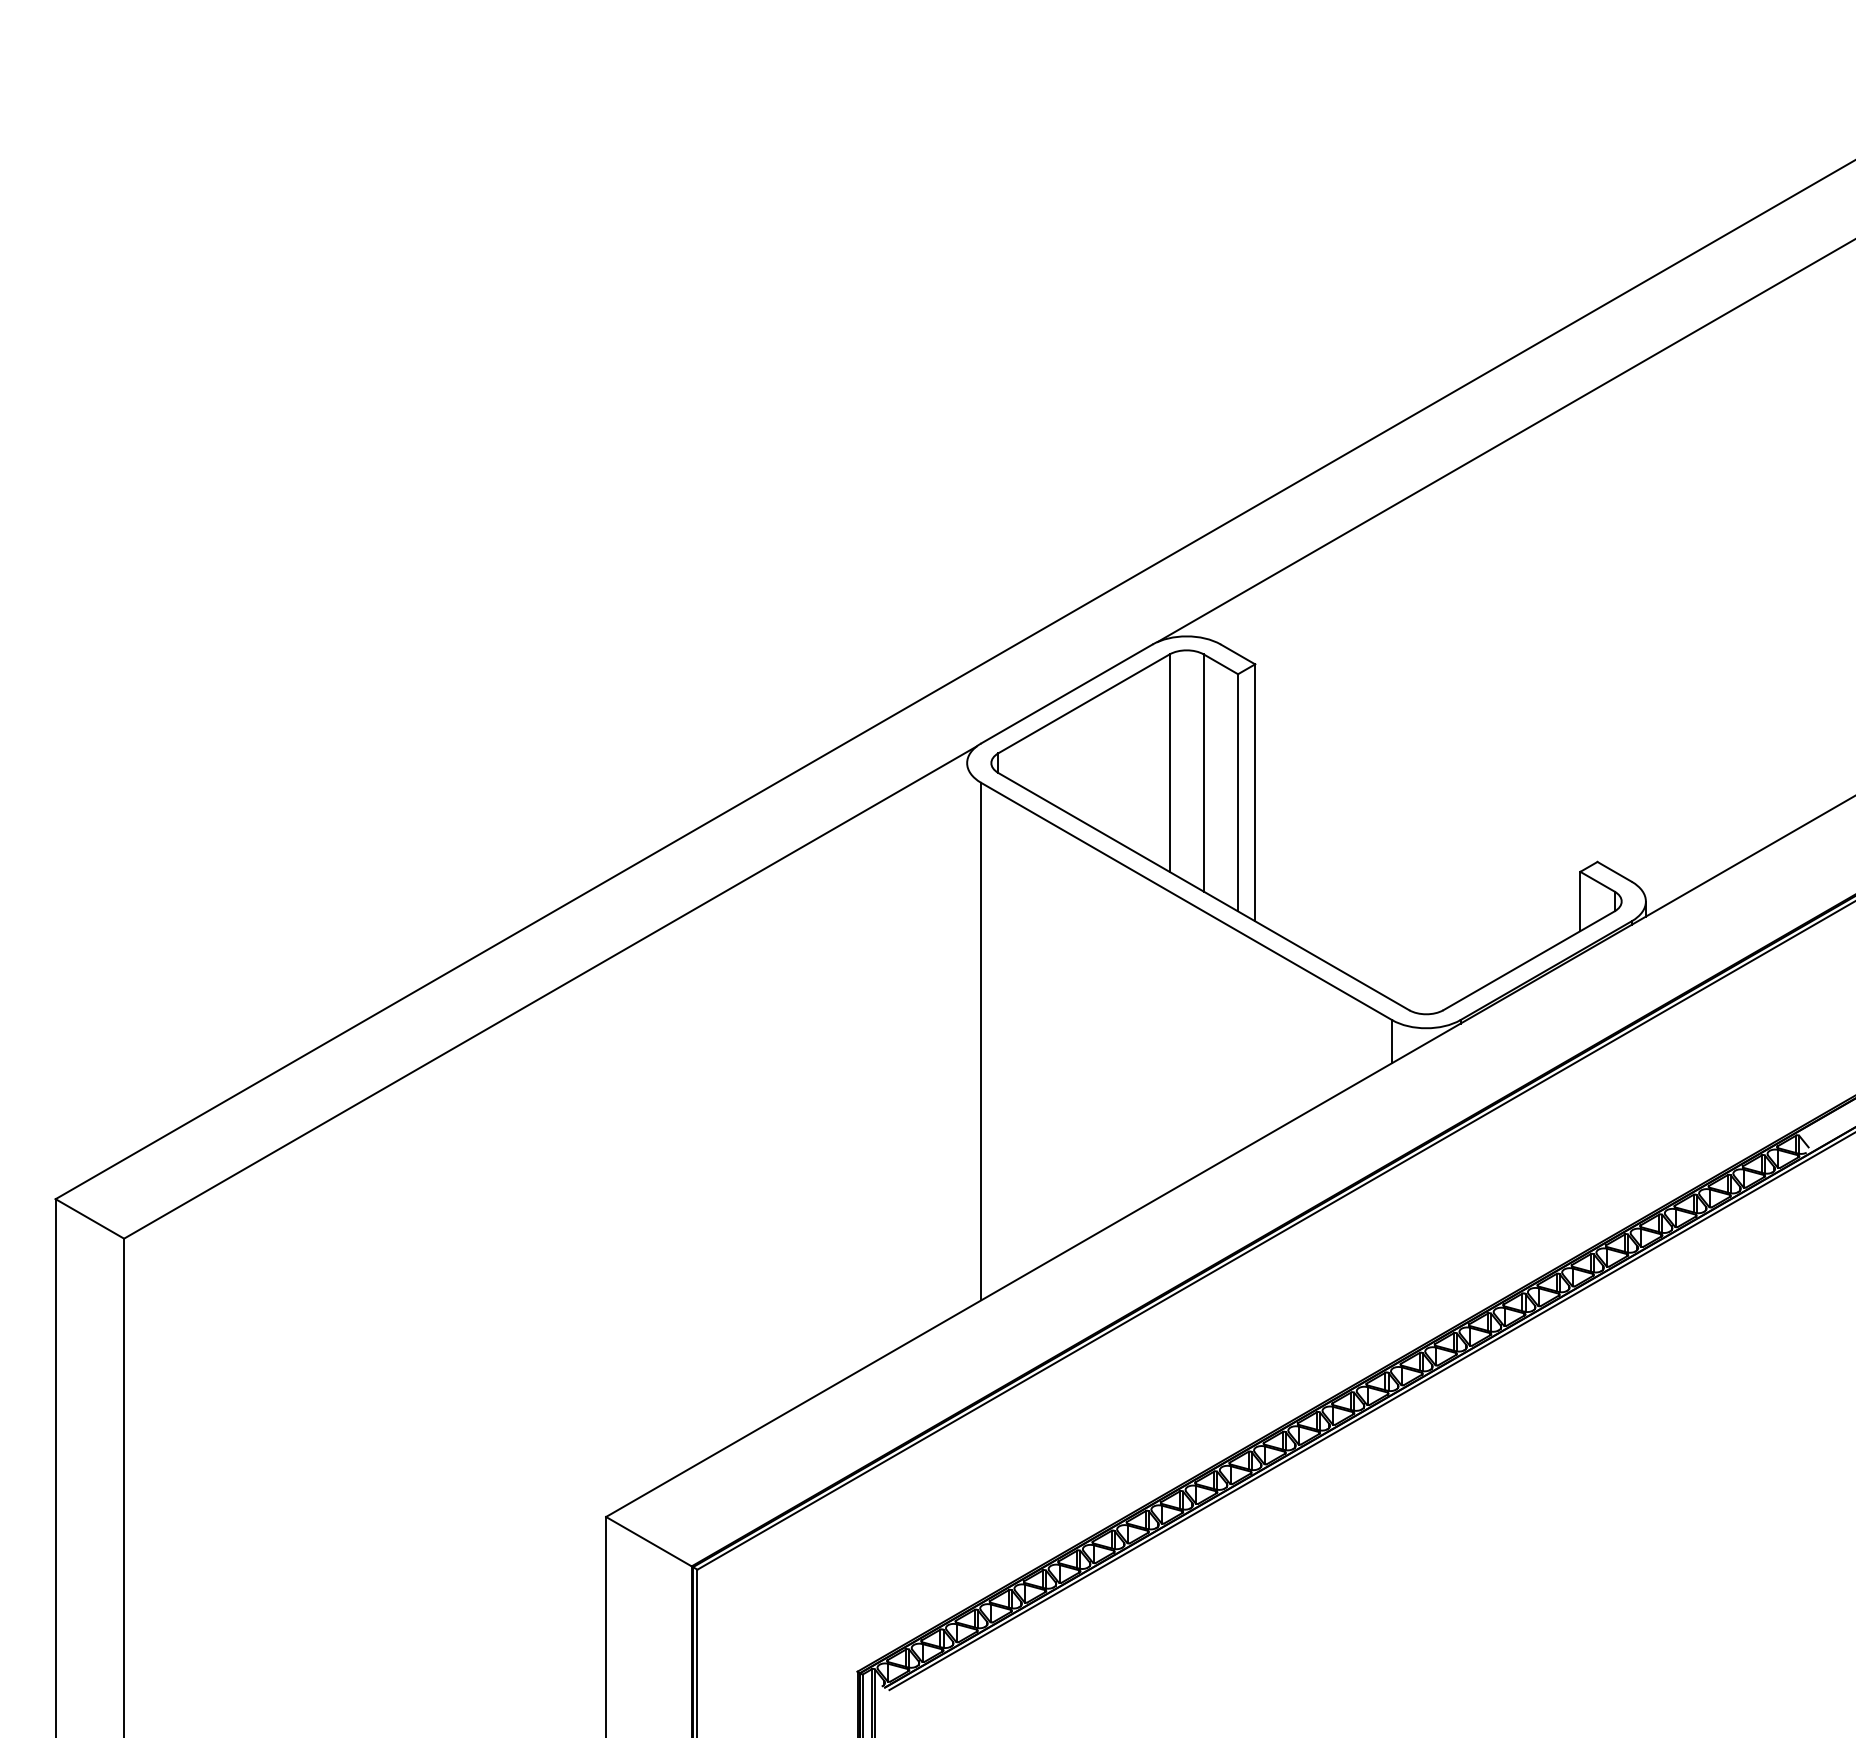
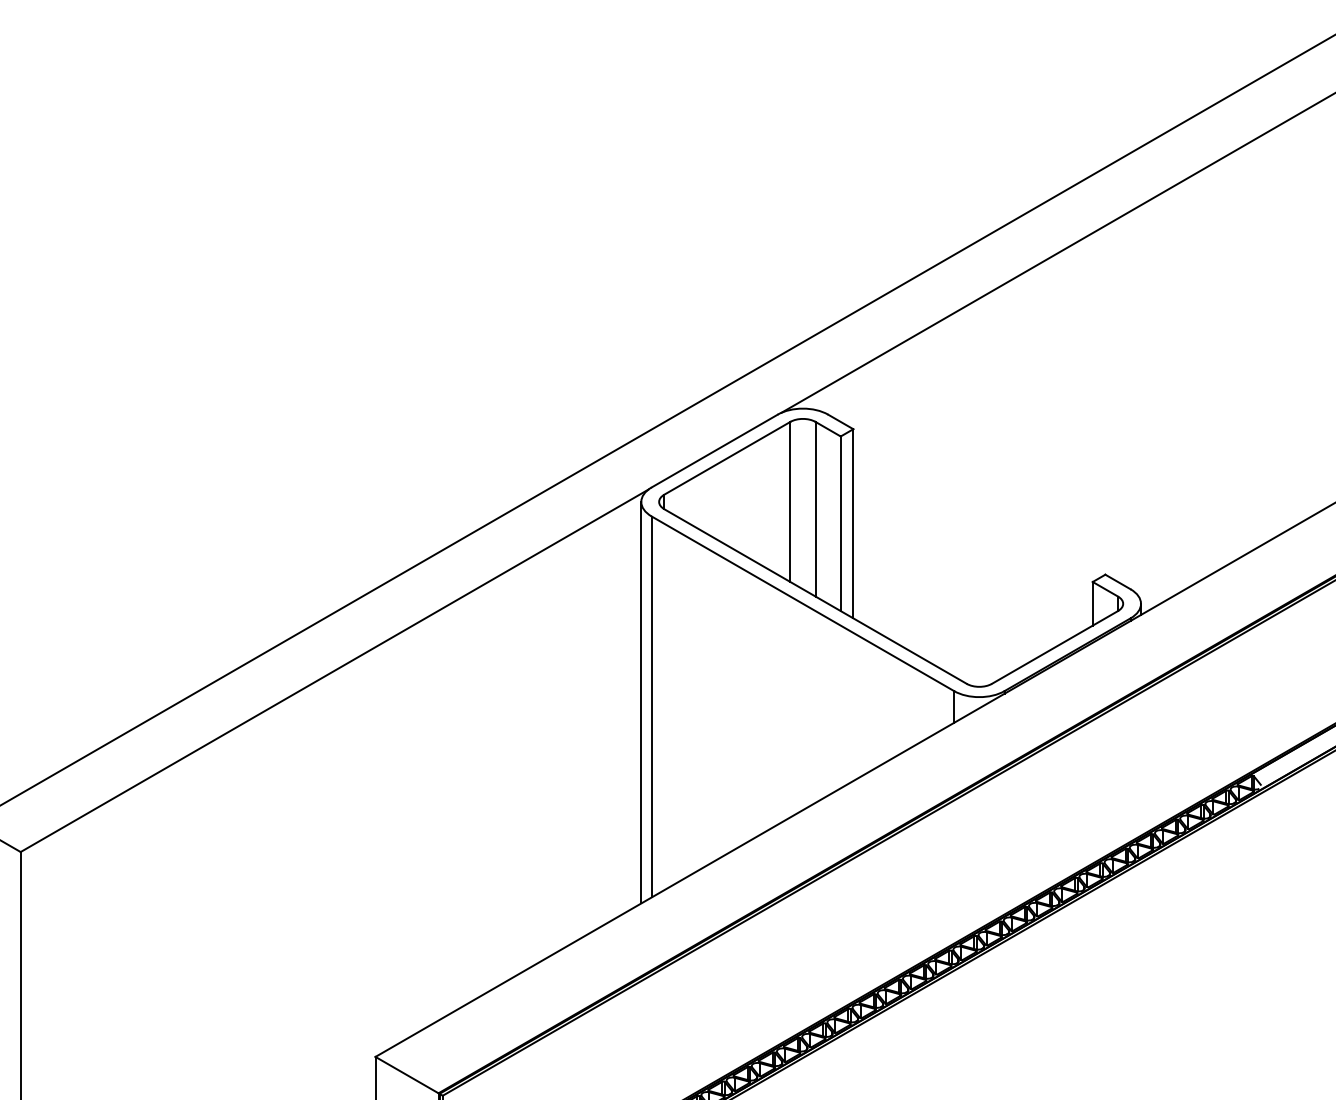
line: (967, 1035) -> (641, 702), added

